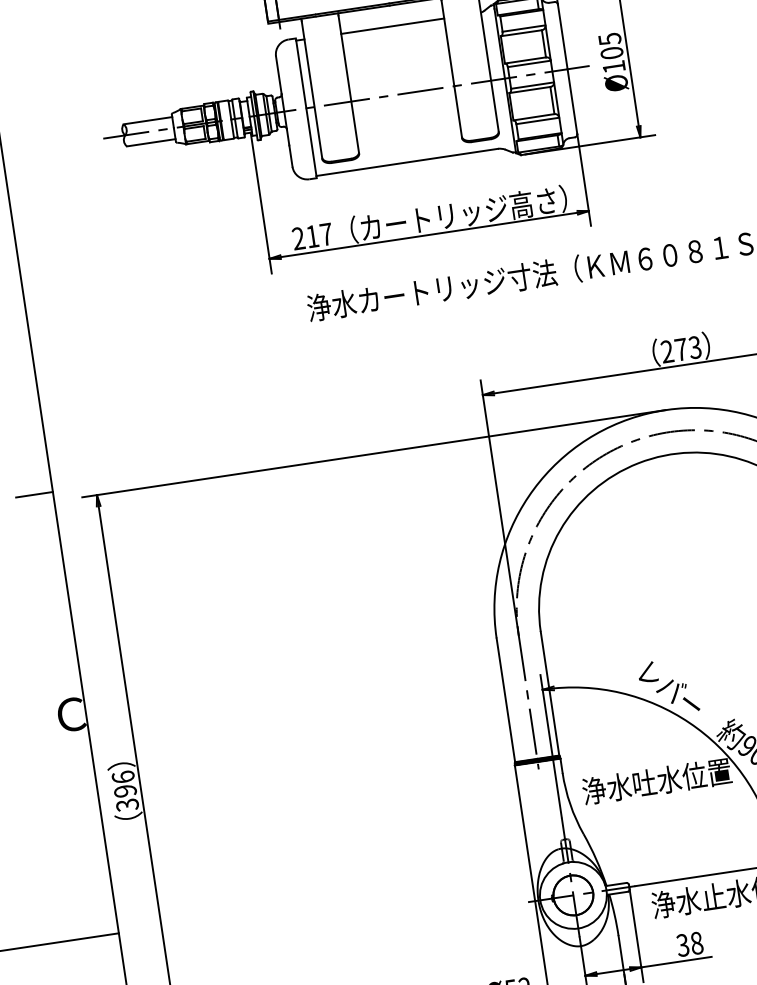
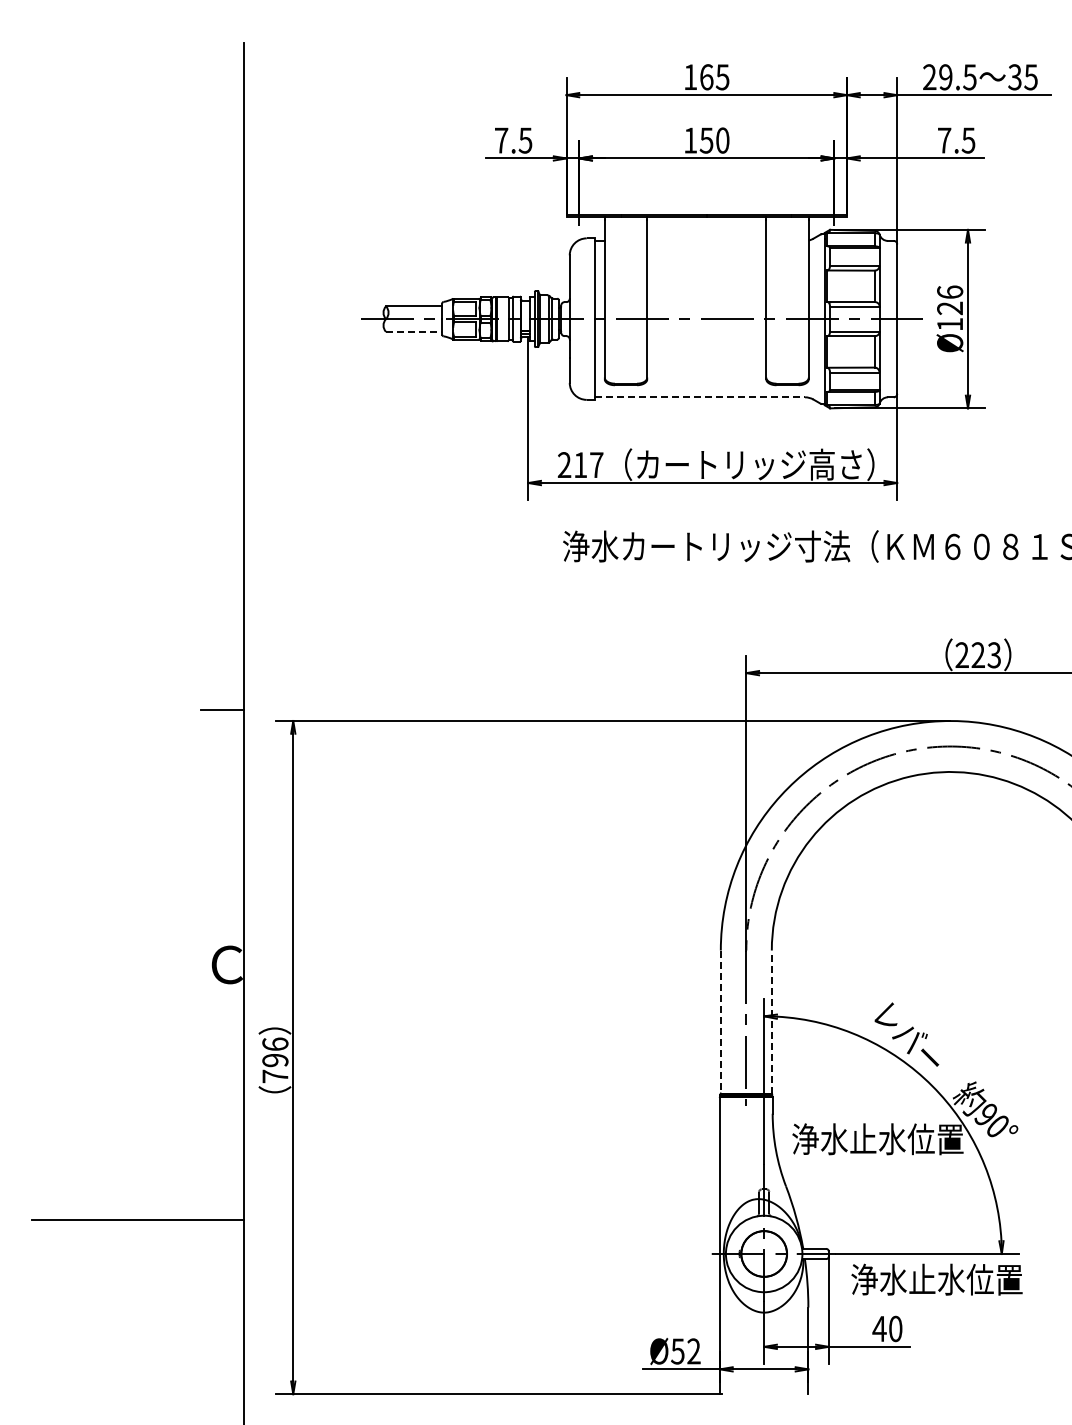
line: (392, 25) -> (706, 240), removed
text: (611, 46) -> (950, 300), Ø105 -> Ø126
line: (151, 142) -> (414, 331), solid -> dashed
line: (407, 162) -> (700, 397), solid -> dashed
text: (681, 348) -> (978, 654), 273 -> 223
line: (549, 693) -> (771, 1021), solid -> dashed
line: (505, 700) -> (720, 1022), solid -> dashed
text: (644, 782) -> (863, 1138), 浄水吐水位置 -> 浄水止水位置
text: (127, 805) -> (275, 1076), 396 -> 796
text: (689, 943) -> (887, 1328), 38 -> 40

